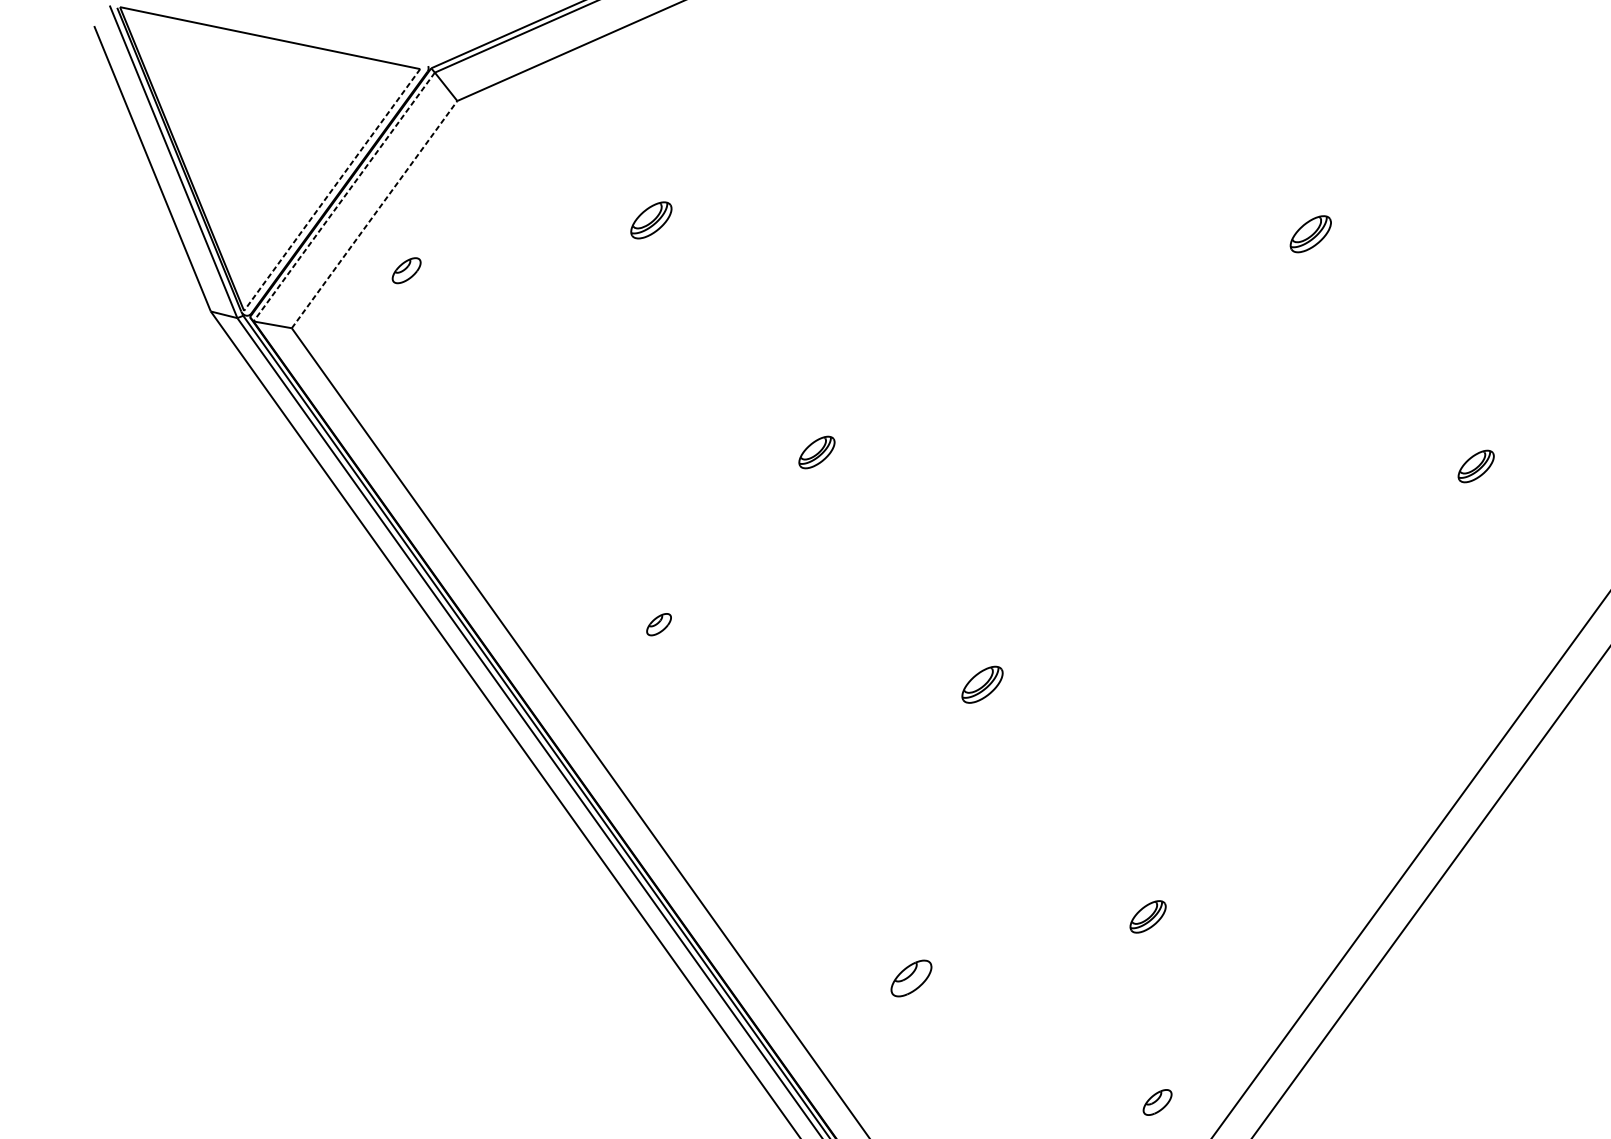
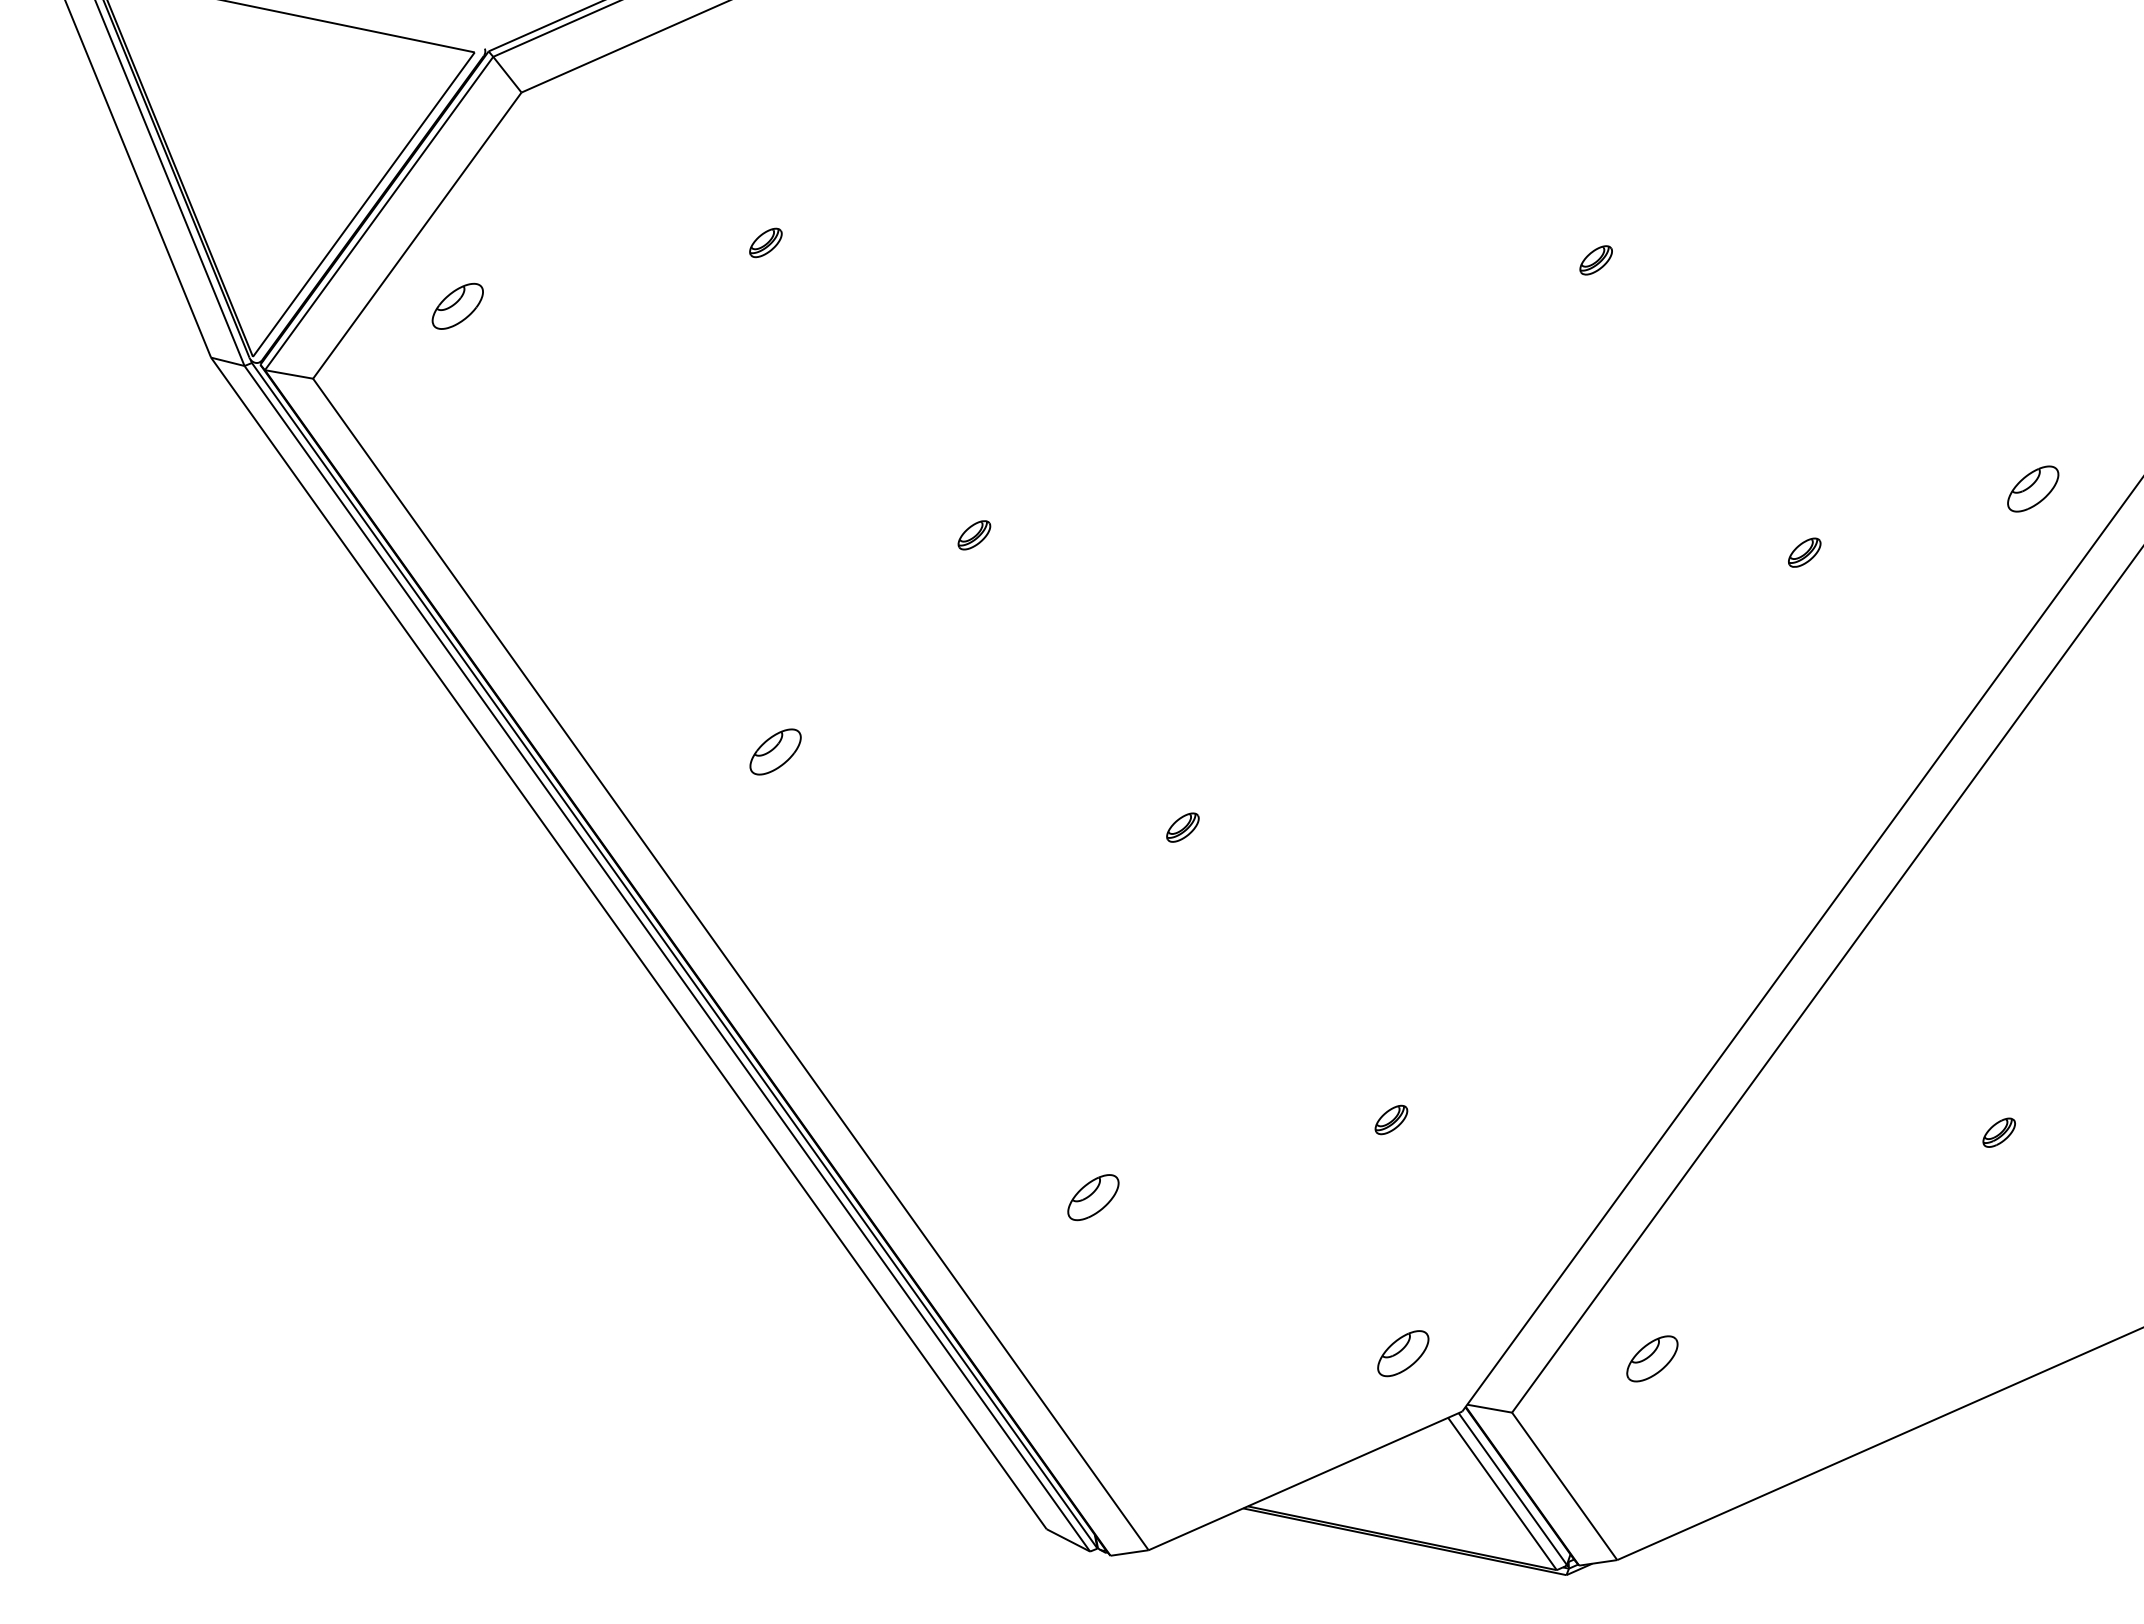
line: (331, 190) -> (363, 205), dashed -> solid
line: (344, 197) -> (379, 213), dashed -> solid
line: (374, 214) -> (417, 235), dashed -> solid
part: (651, 220) -> (765, 242), size x0.62
part: (1310, 234) -> (1595, 260), size x0.62
part: (406, 270) -> (457, 305), size x1.43
part: (817, 452) -> (974, 535), size x0.71
part: (1476, 466) -> (1804, 552), size x0.71
part: (659, 624) -> (775, 751), size x1.67
part: (982, 684) -> (1182, 827), size x0.62
part: (1148, 916) -> (1391, 1119), size x0.71
part: (1157, 1102) -> (1403, 1353), size x1.43
part: (1355, 1106) -> (1652, 1358), added

